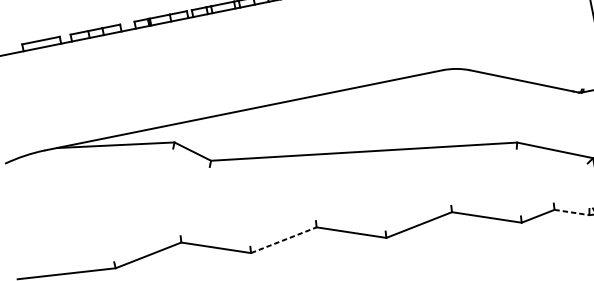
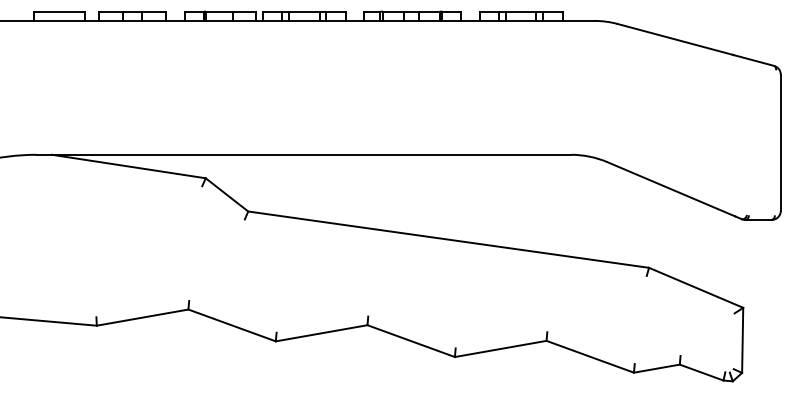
line: (572, 212) -> (702, 372), dashed -> solid
line: (283, 240) -> (321, 333), dashed -> solid

